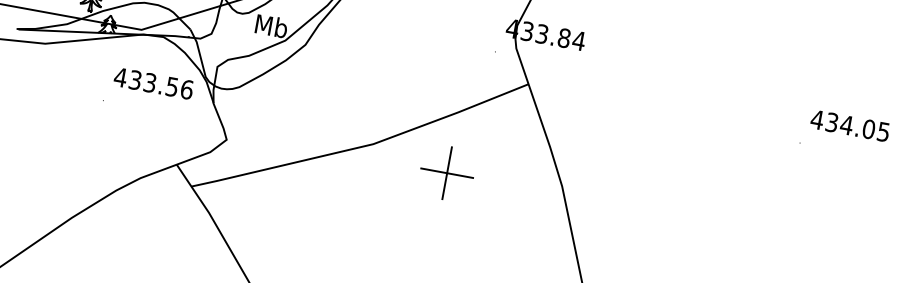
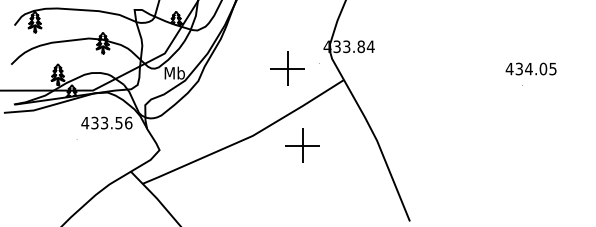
part: (445, 50) -> (287, 68), added
text: (849, 124) -> (530, 68), moved

